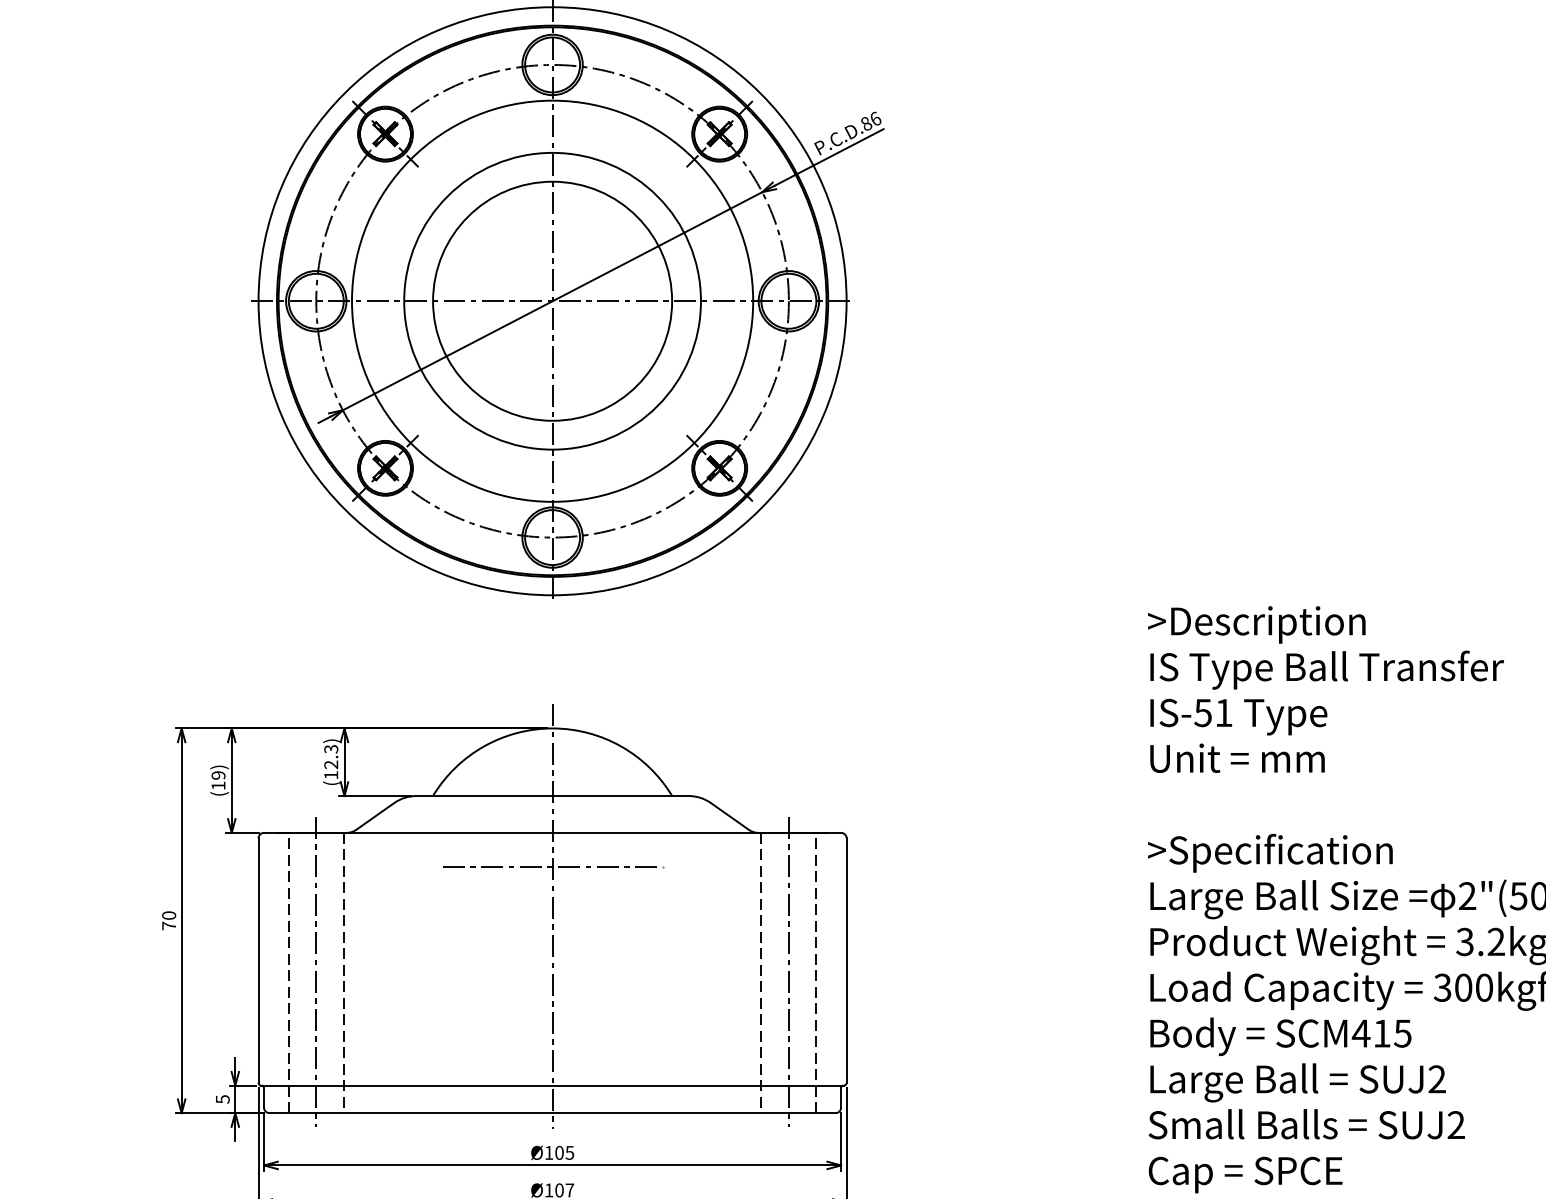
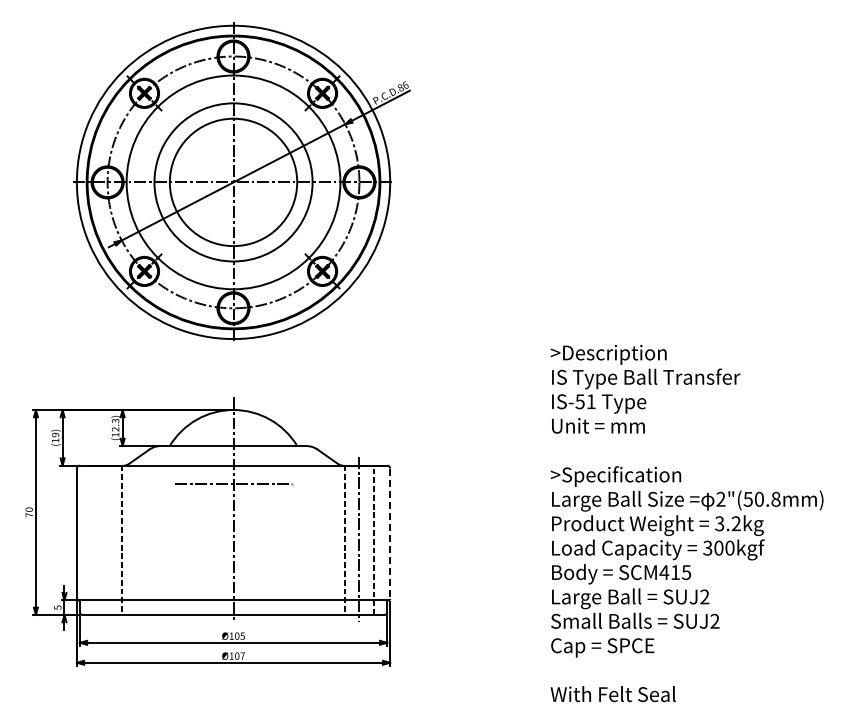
line: (847, 962) -> (390, 534), solid -> dashed
line: (287, 971) -> (92, 539), removed
line: (316, 971) -> (107, 539), removed

